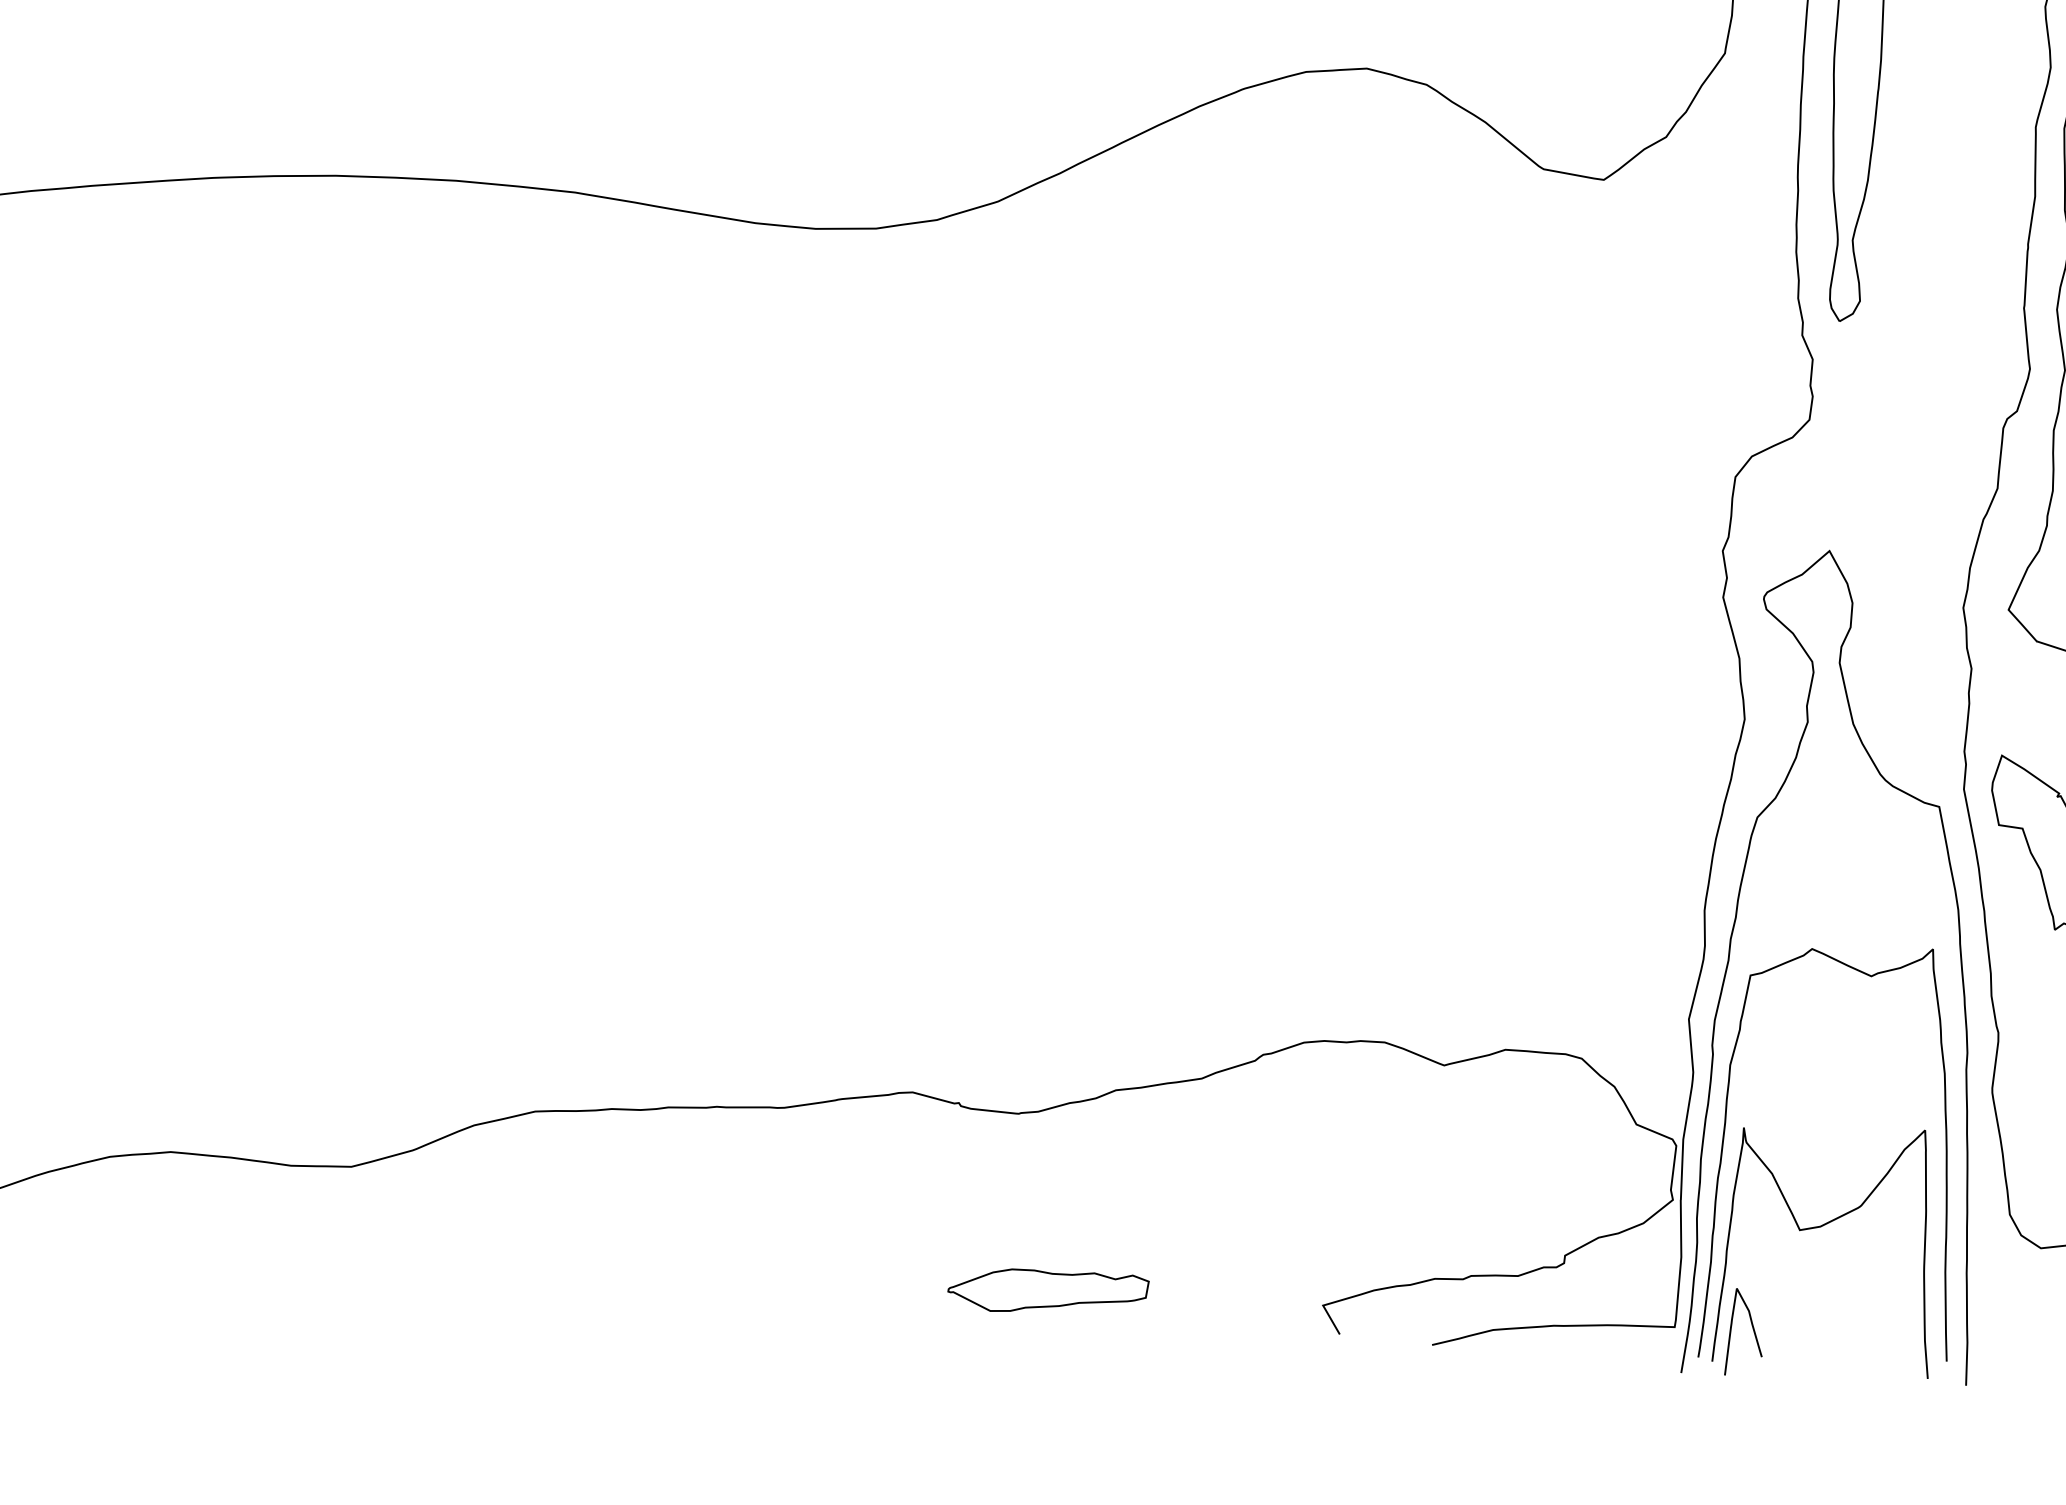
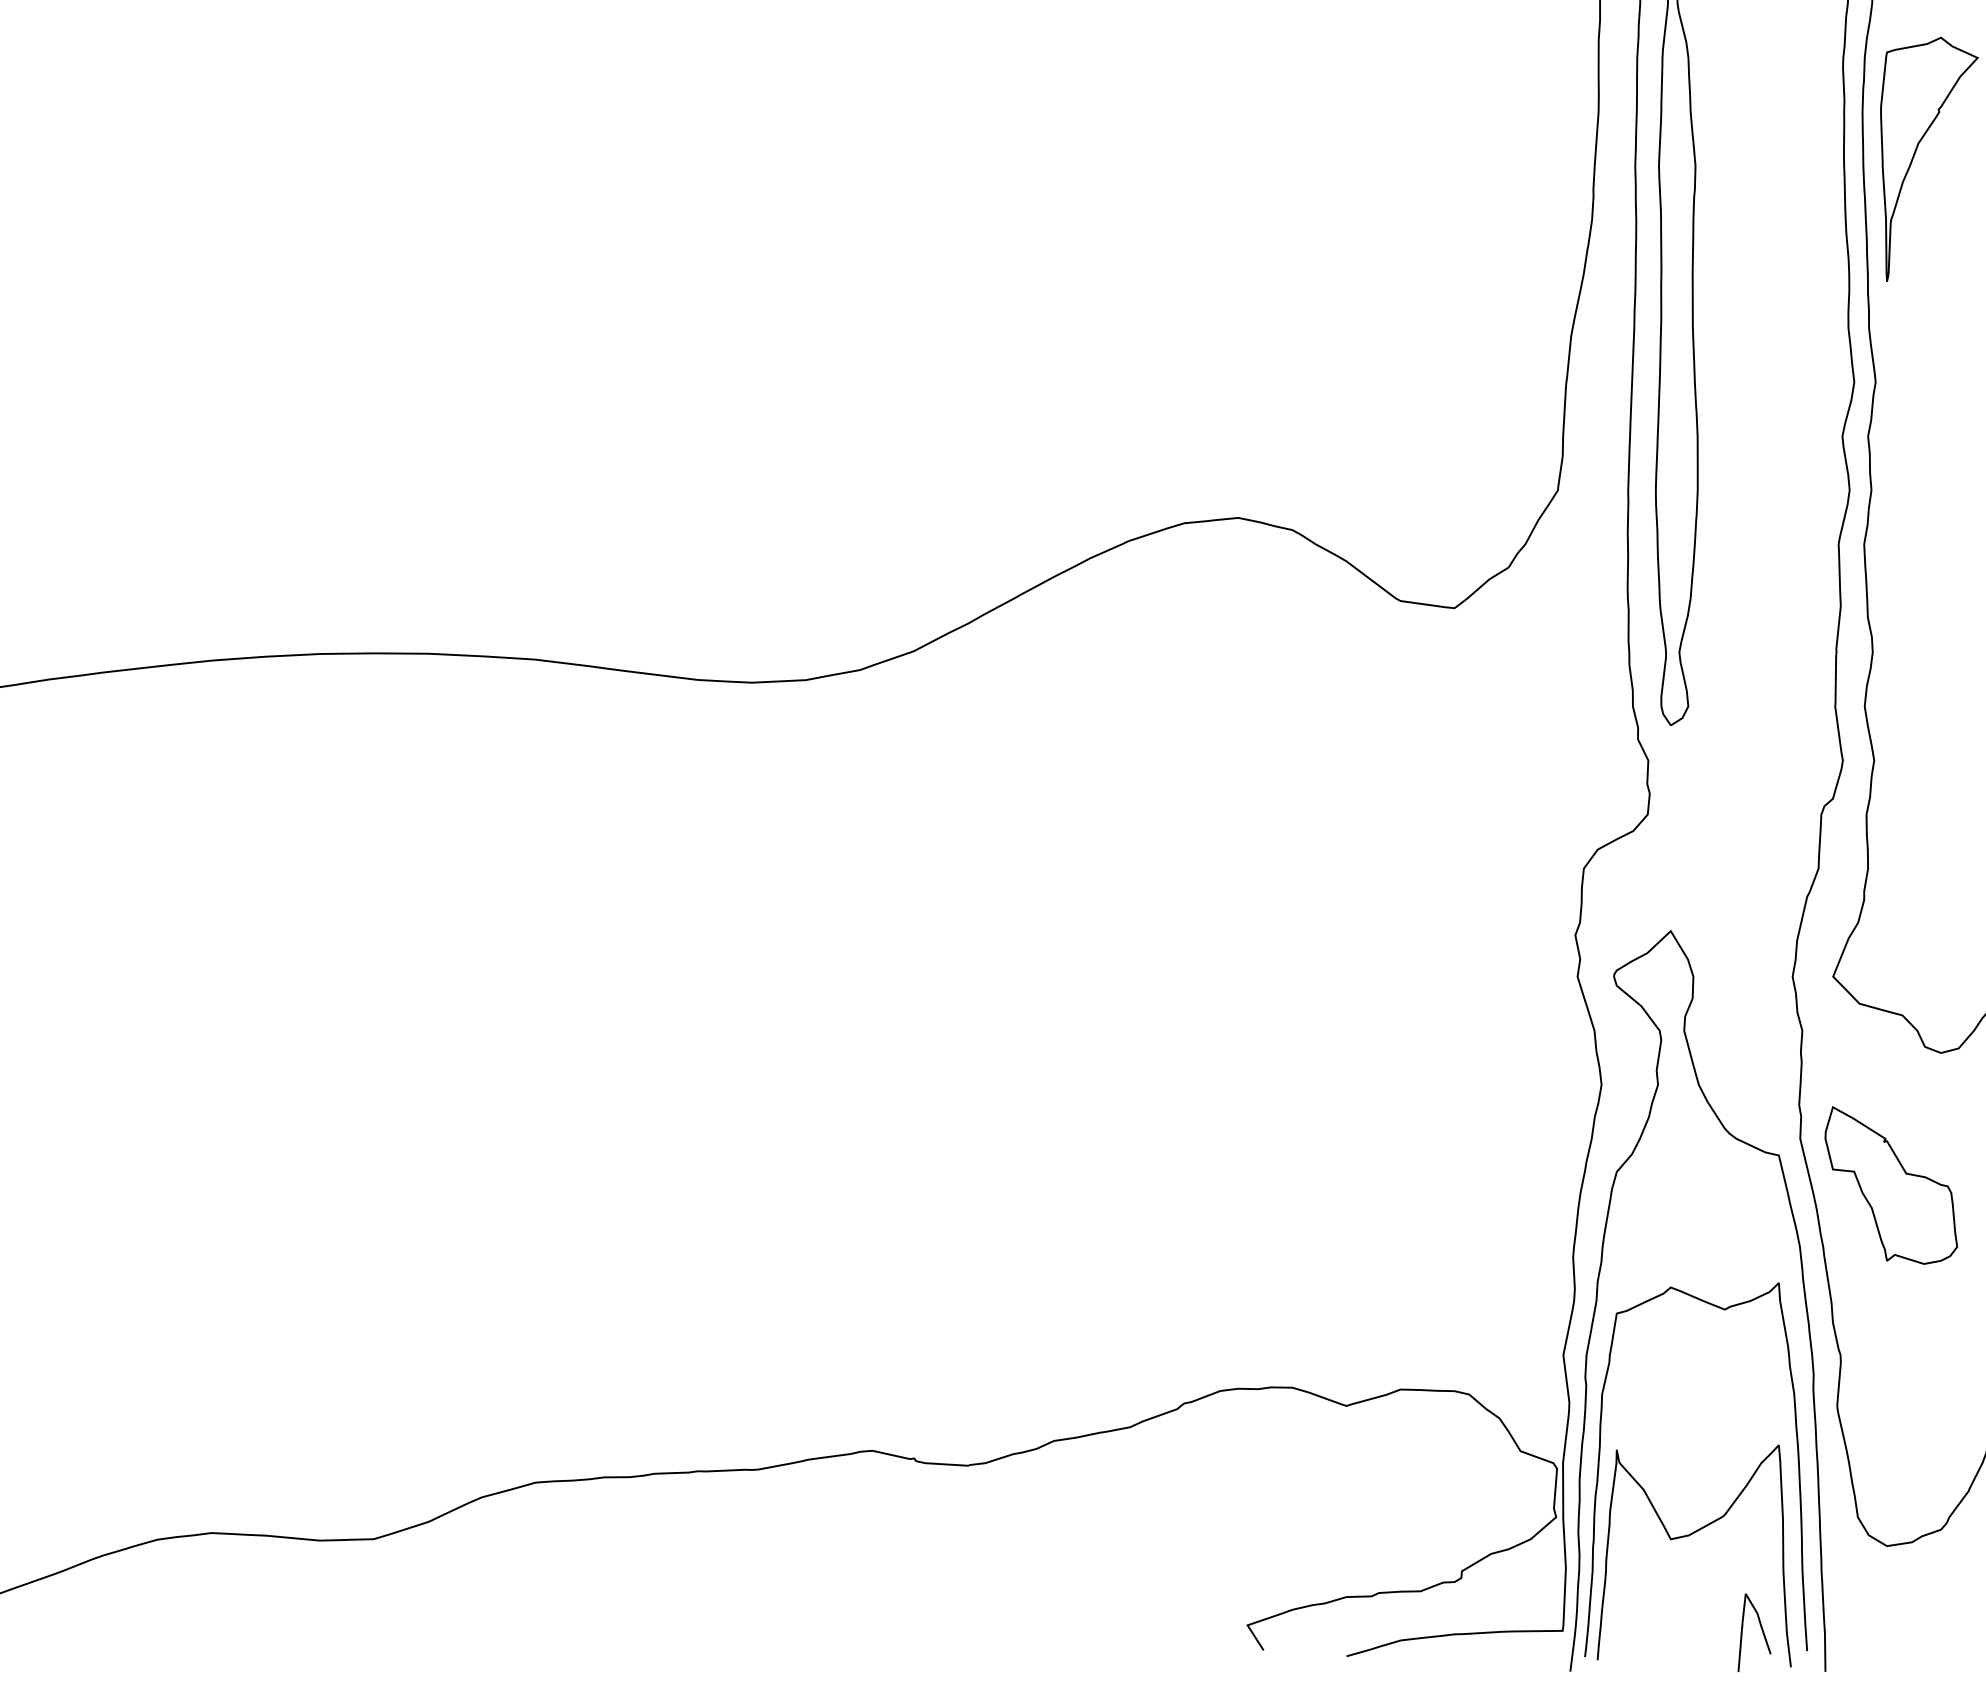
part: (1048, 1291) -> (1001, 1623), removed
curve: (1752, 1330) -> (1761, 1630), moved

